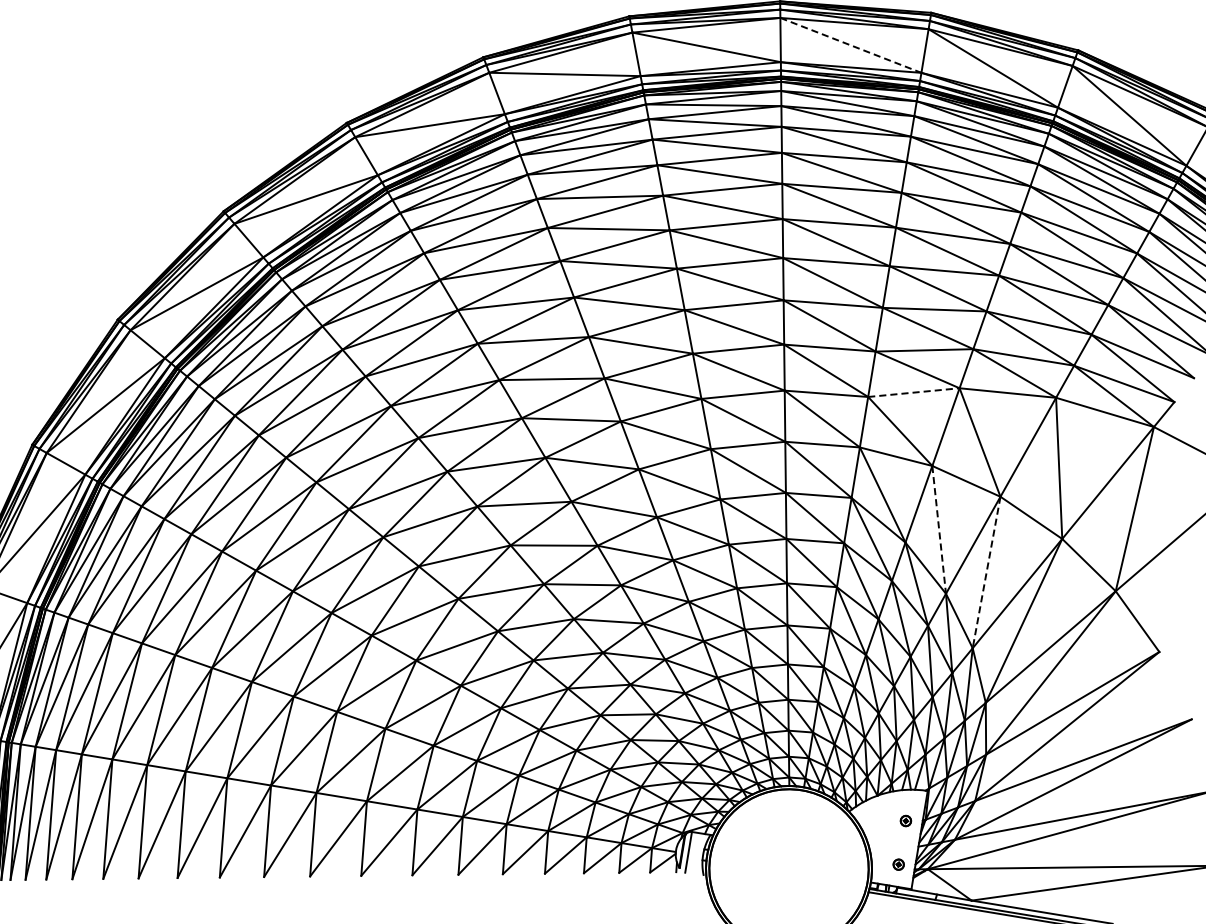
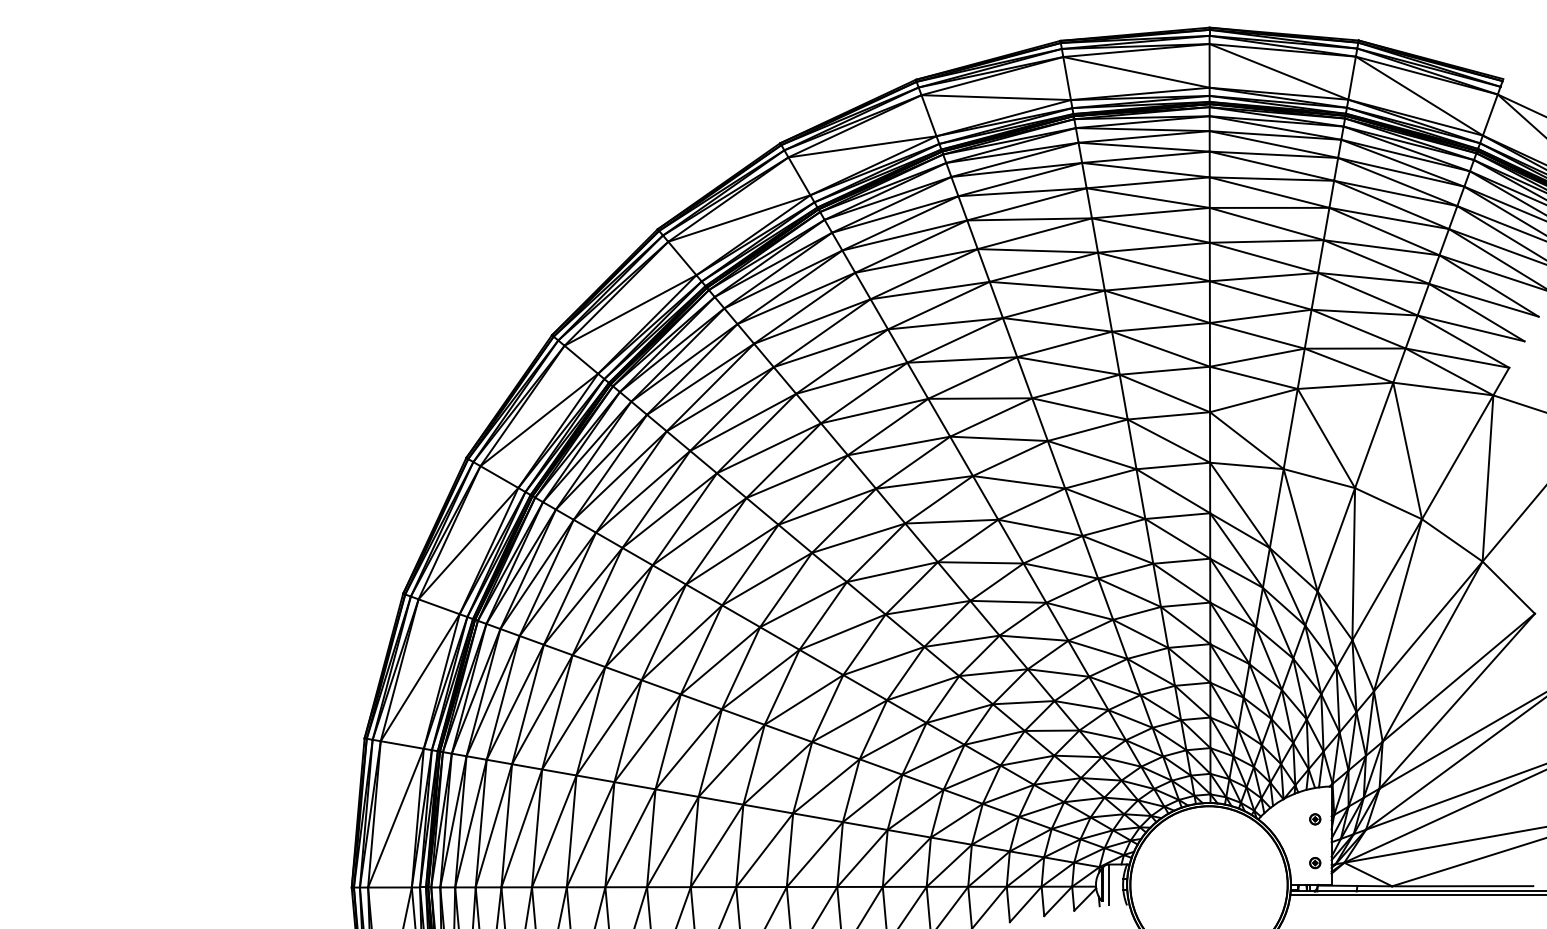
line: (850, 45) -> (1136, 72), dashed -> solid
line: (914, 392) -> (1254, 400), dashed -> solid
line: (938, 530) -> (1300, 530), dashed -> solid
line: (986, 572) -> (1353, 564), dashed -> solid

